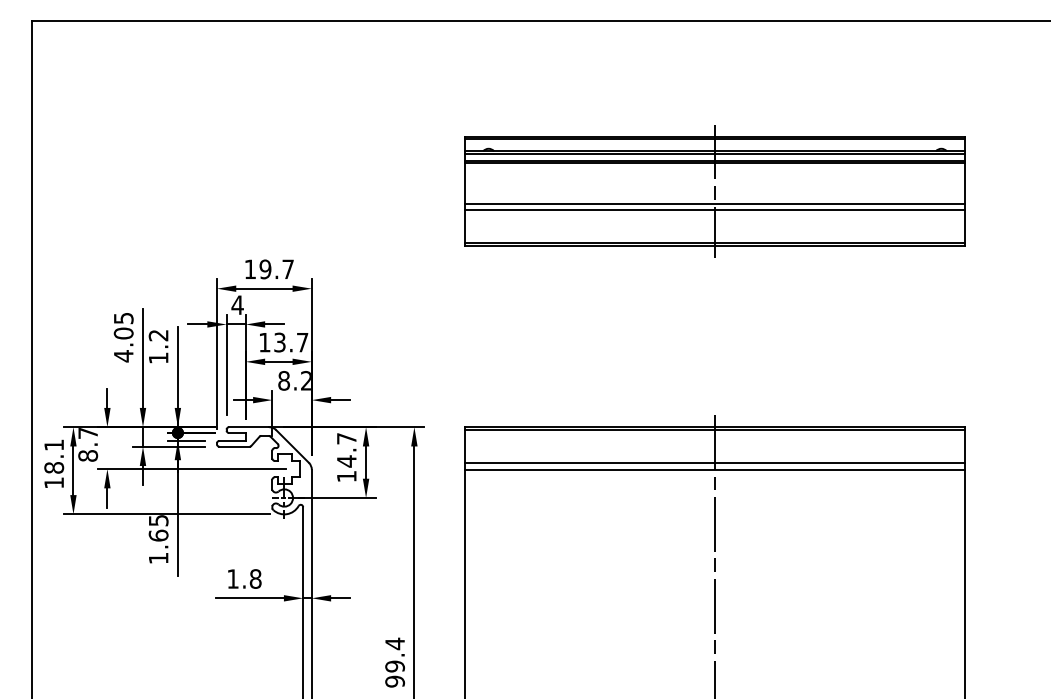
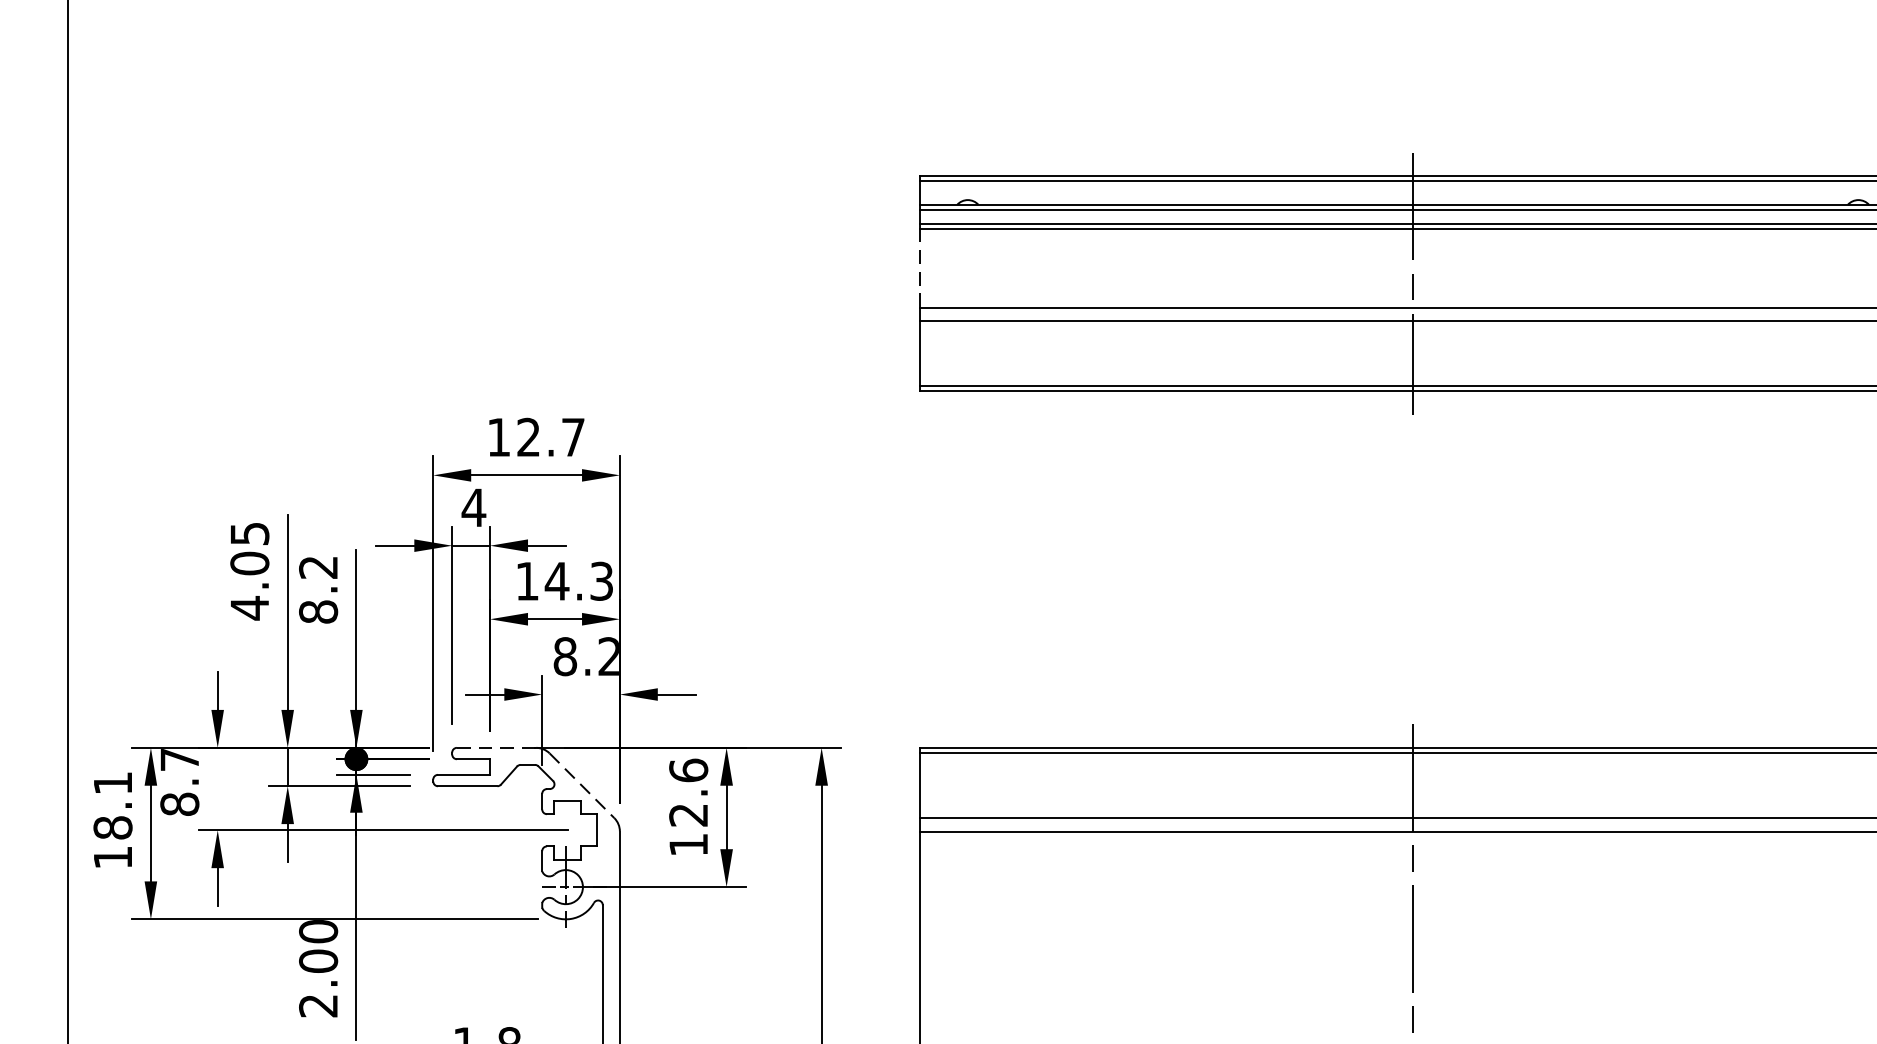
line: (464, 183) -> (920, 268), solid -> dashed
text: (265, 269) -> (528, 437), 19.7 -> 12.7
text: (290, 342) -> (577, 581), 13.7 -> 14.3
text: (158, 358) -> (318, 612), 1.2 -> 8.2
line: (249, 427) -> (497, 748), solid -> dashed
line: (292, 446) -> (581, 785), solid -> dashed
text: (346, 449) -> (688, 791), 14.7 -> 12.6
text: (158, 539) -> (318, 968), 1.65 -> 2.00

